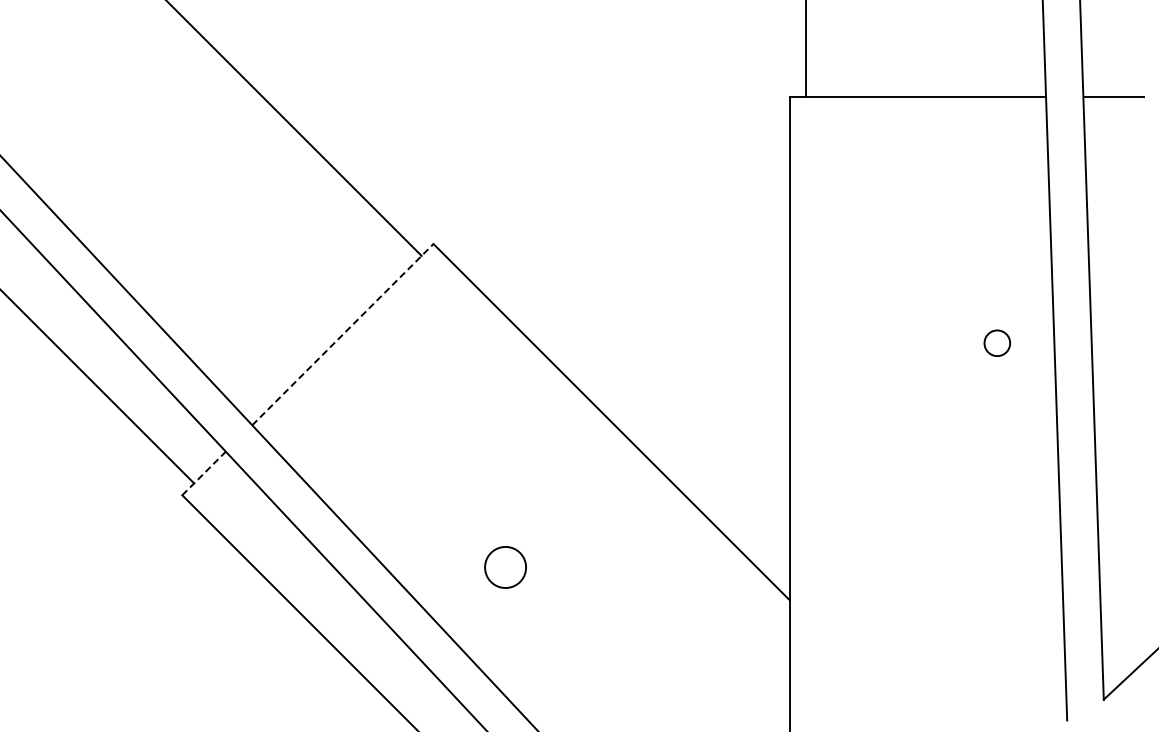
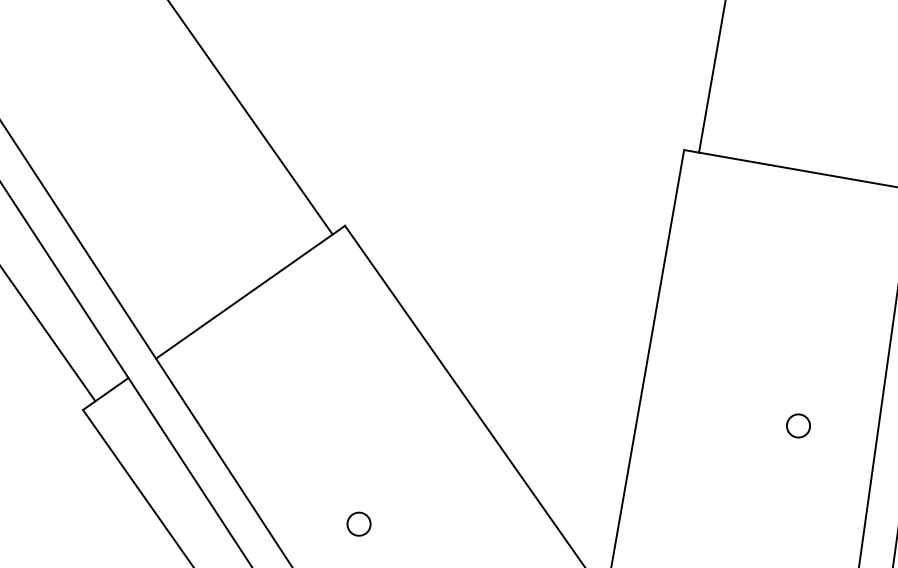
line: (343, 334) -> (251, 292), dashed -> solid
part: (997, 342) -> (798, 425), moved
line: (204, 473) -> (106, 394), dashed -> solid
part: (505, 567) -> (358, 524), size x0.62

